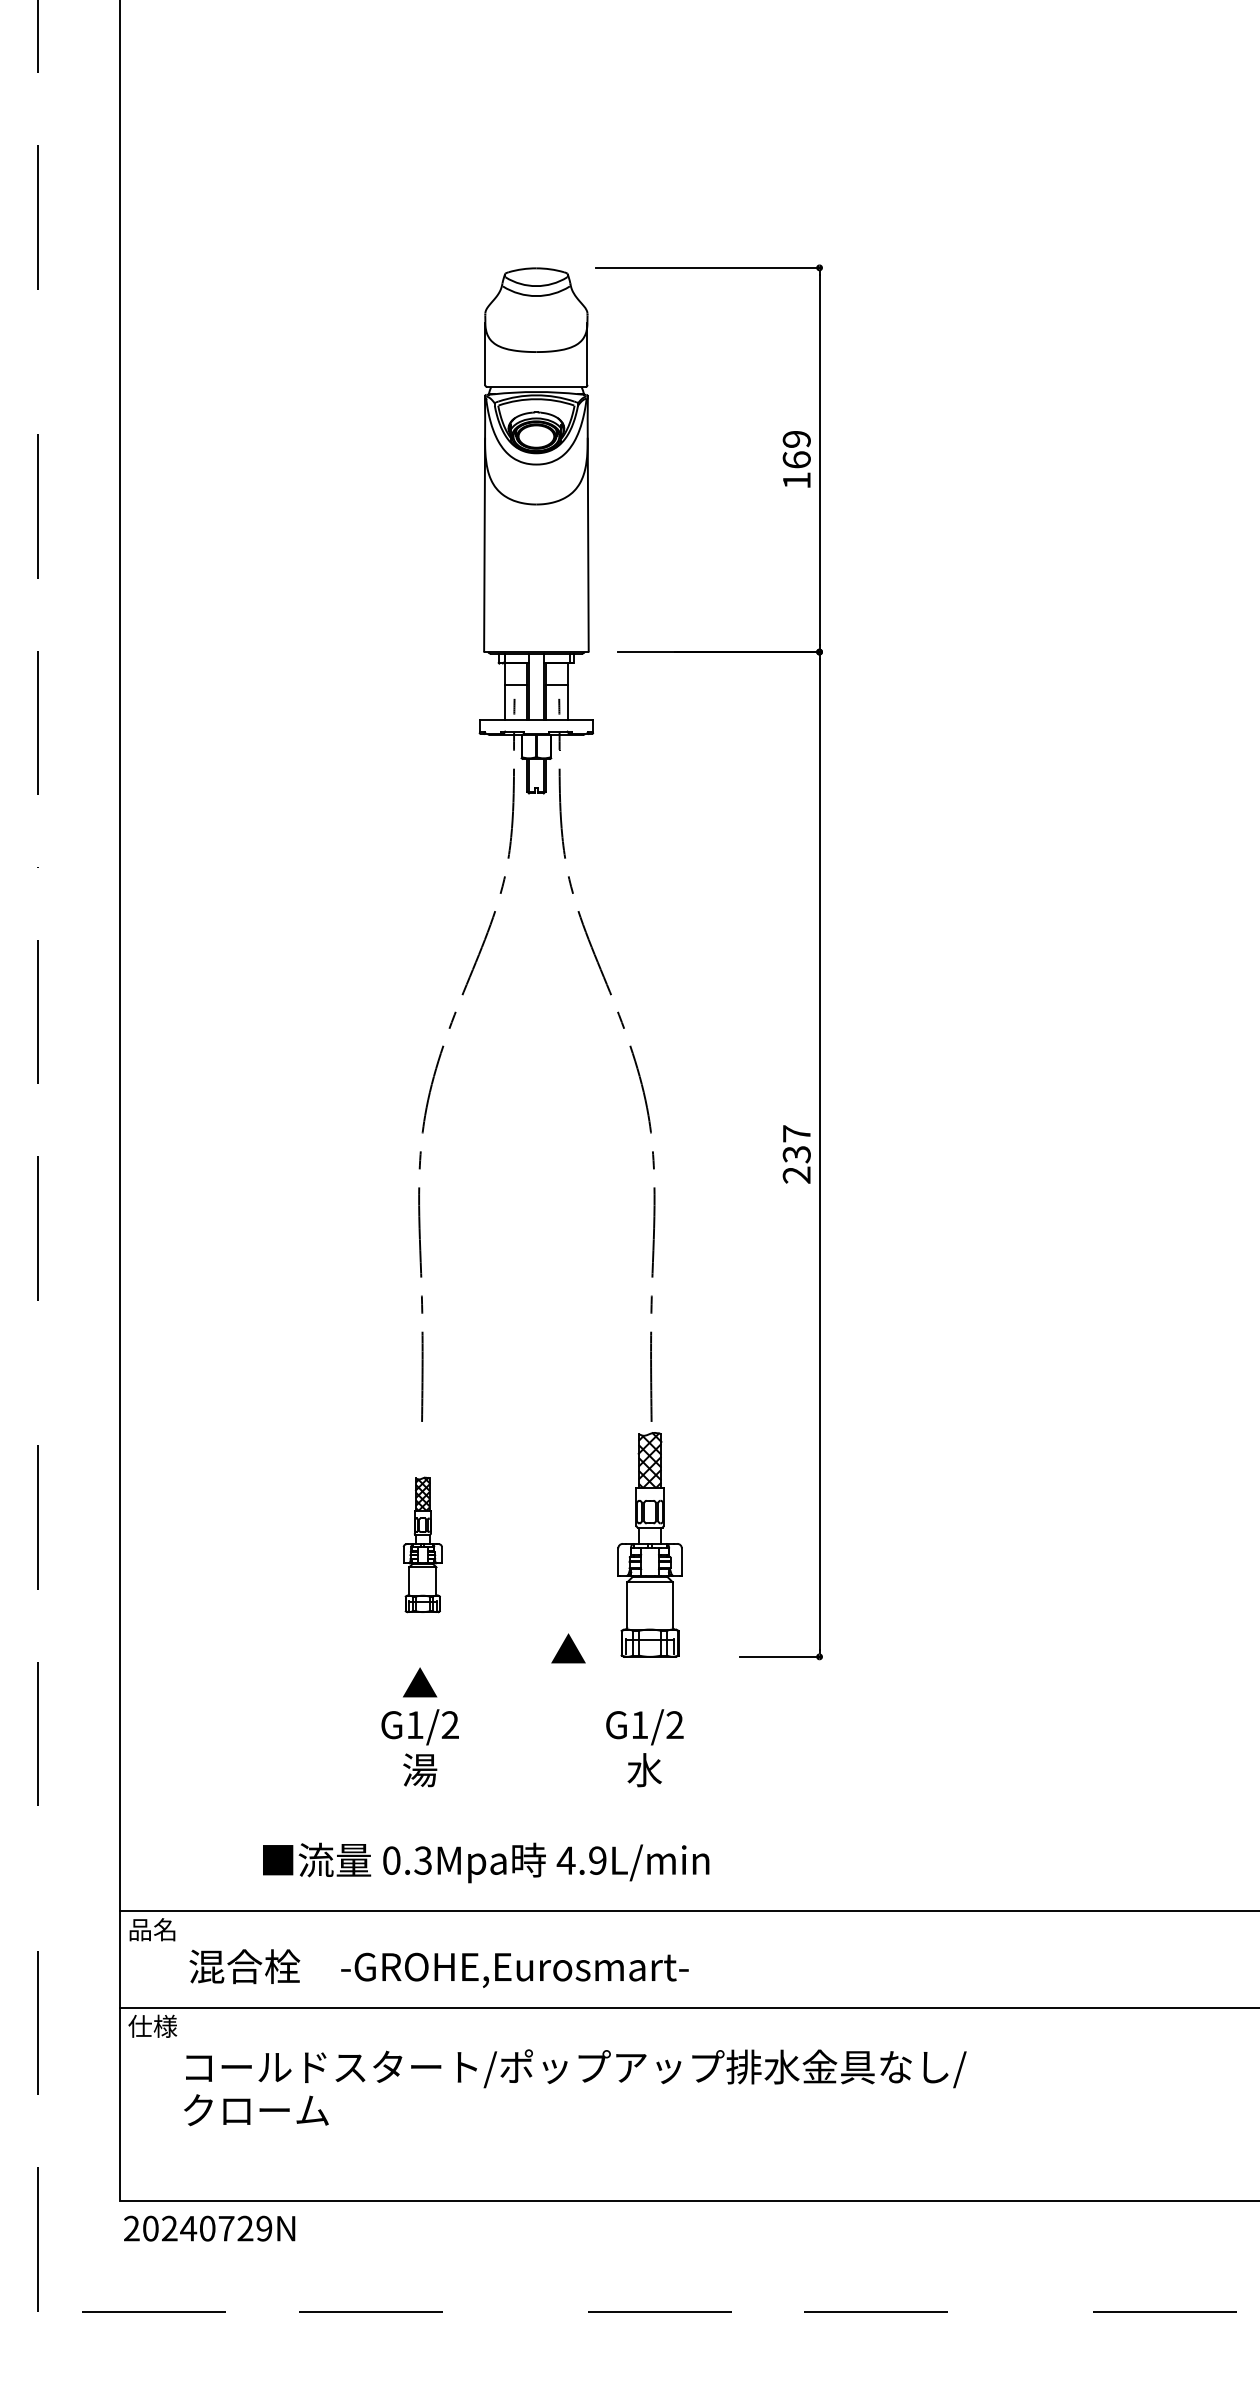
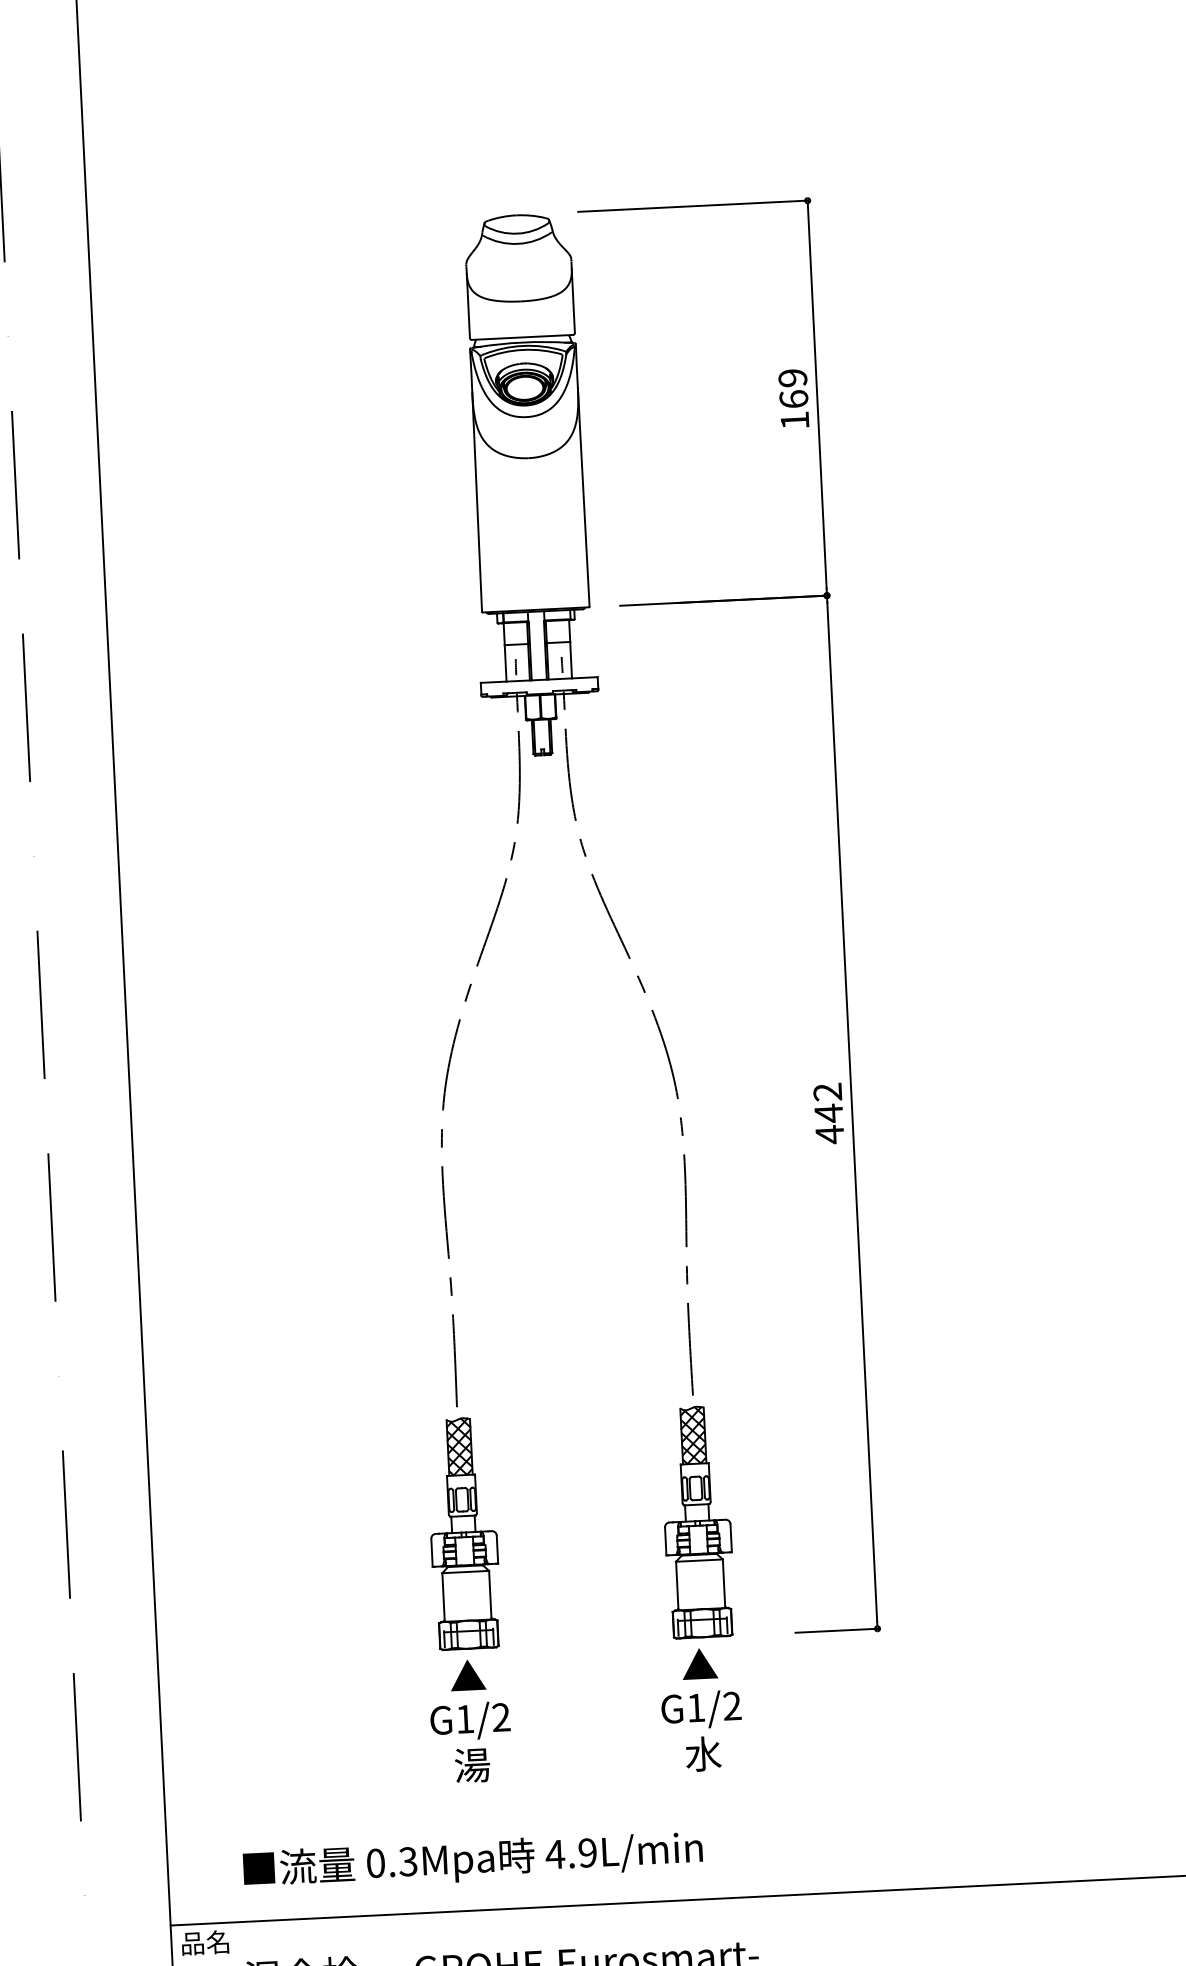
text: (796, 1154) -> (828, 1113), 237 -> 442
part: (422, 1544) -> (463, 1533), size x1.67
text: (568, 1648) -> (699, 1663), moved
text: (486, 1862) -> (473, 1860), moved

